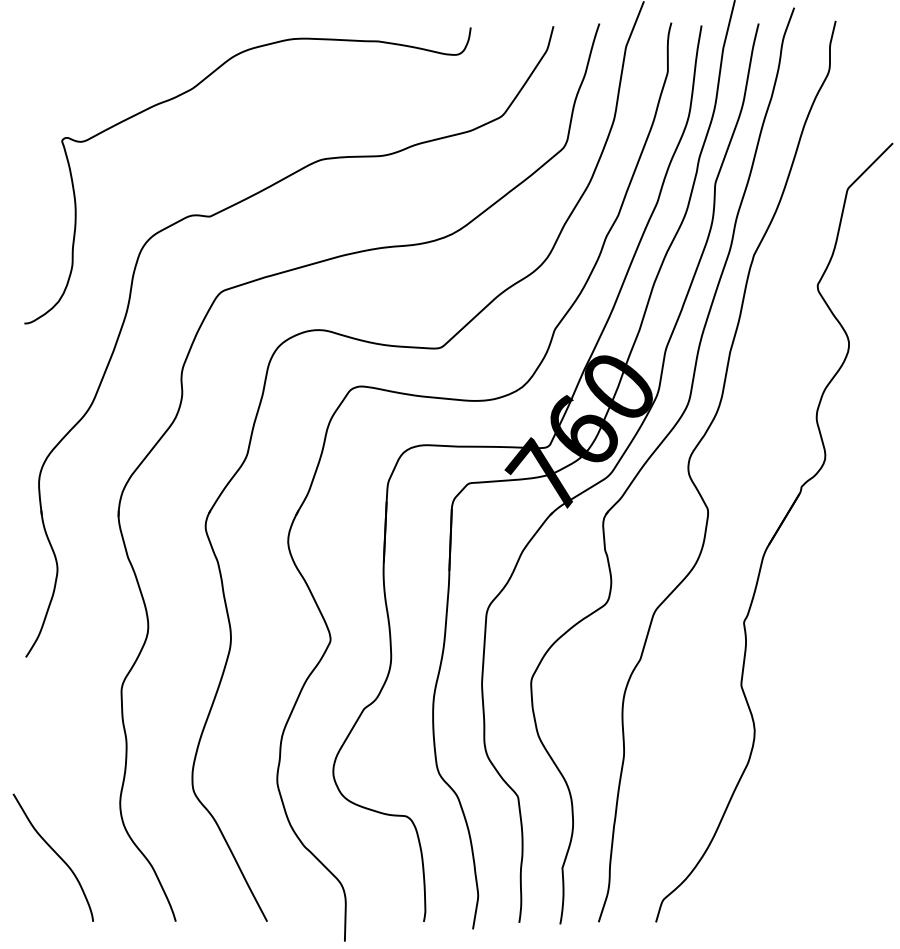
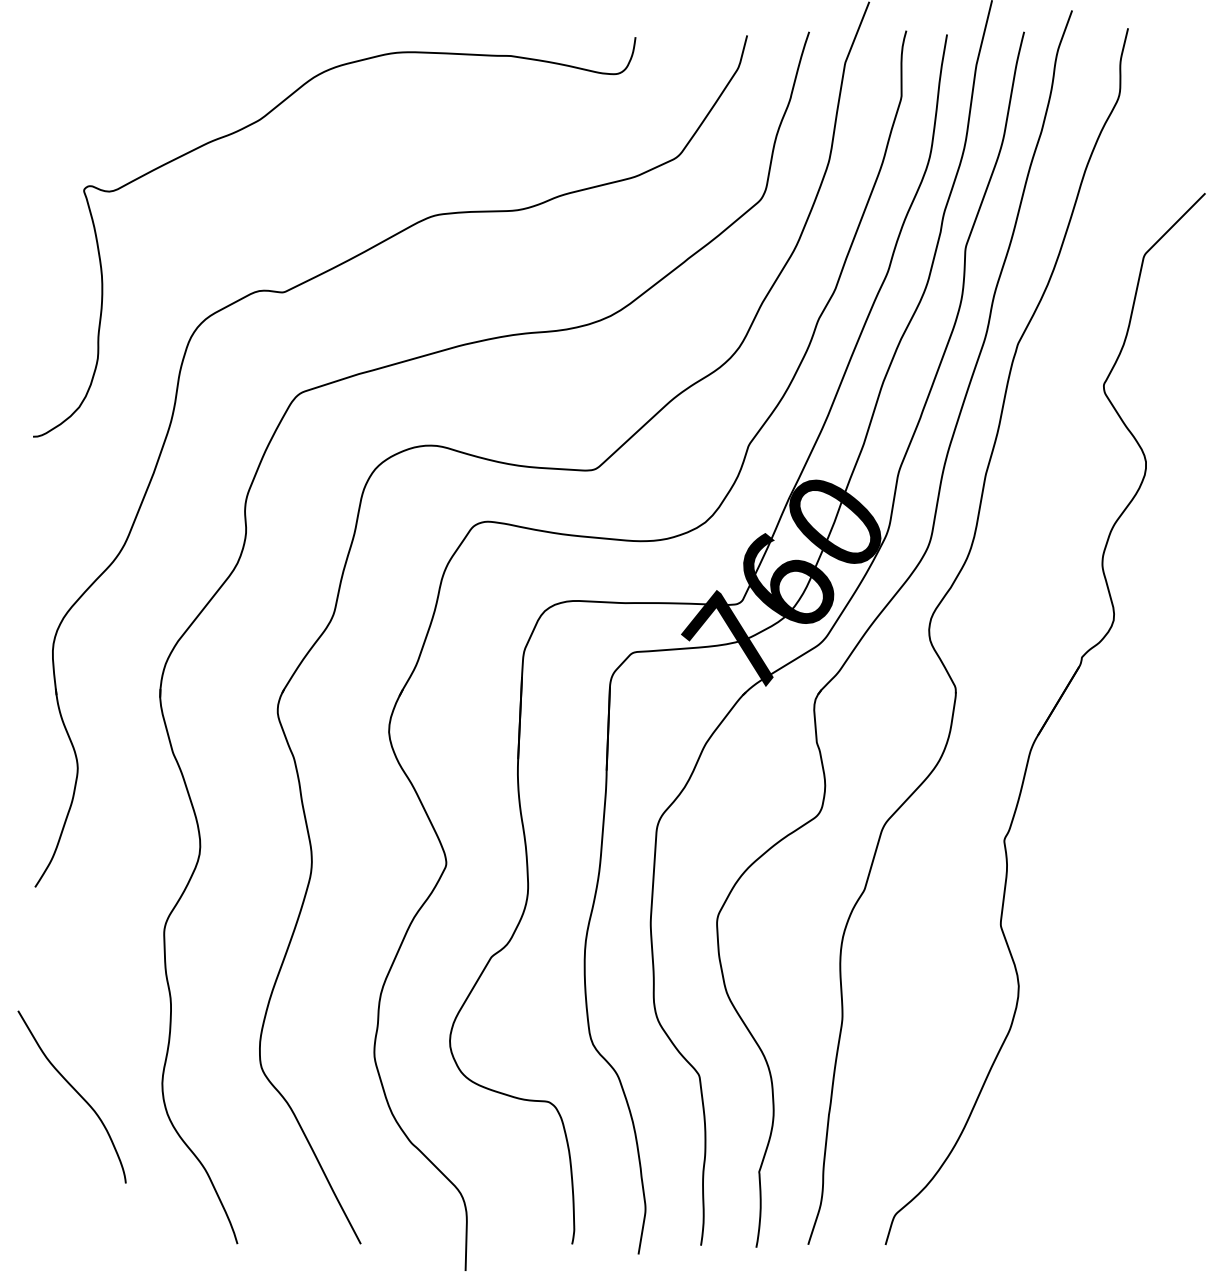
curve: (55, 853) -> (75, 1091), moved

